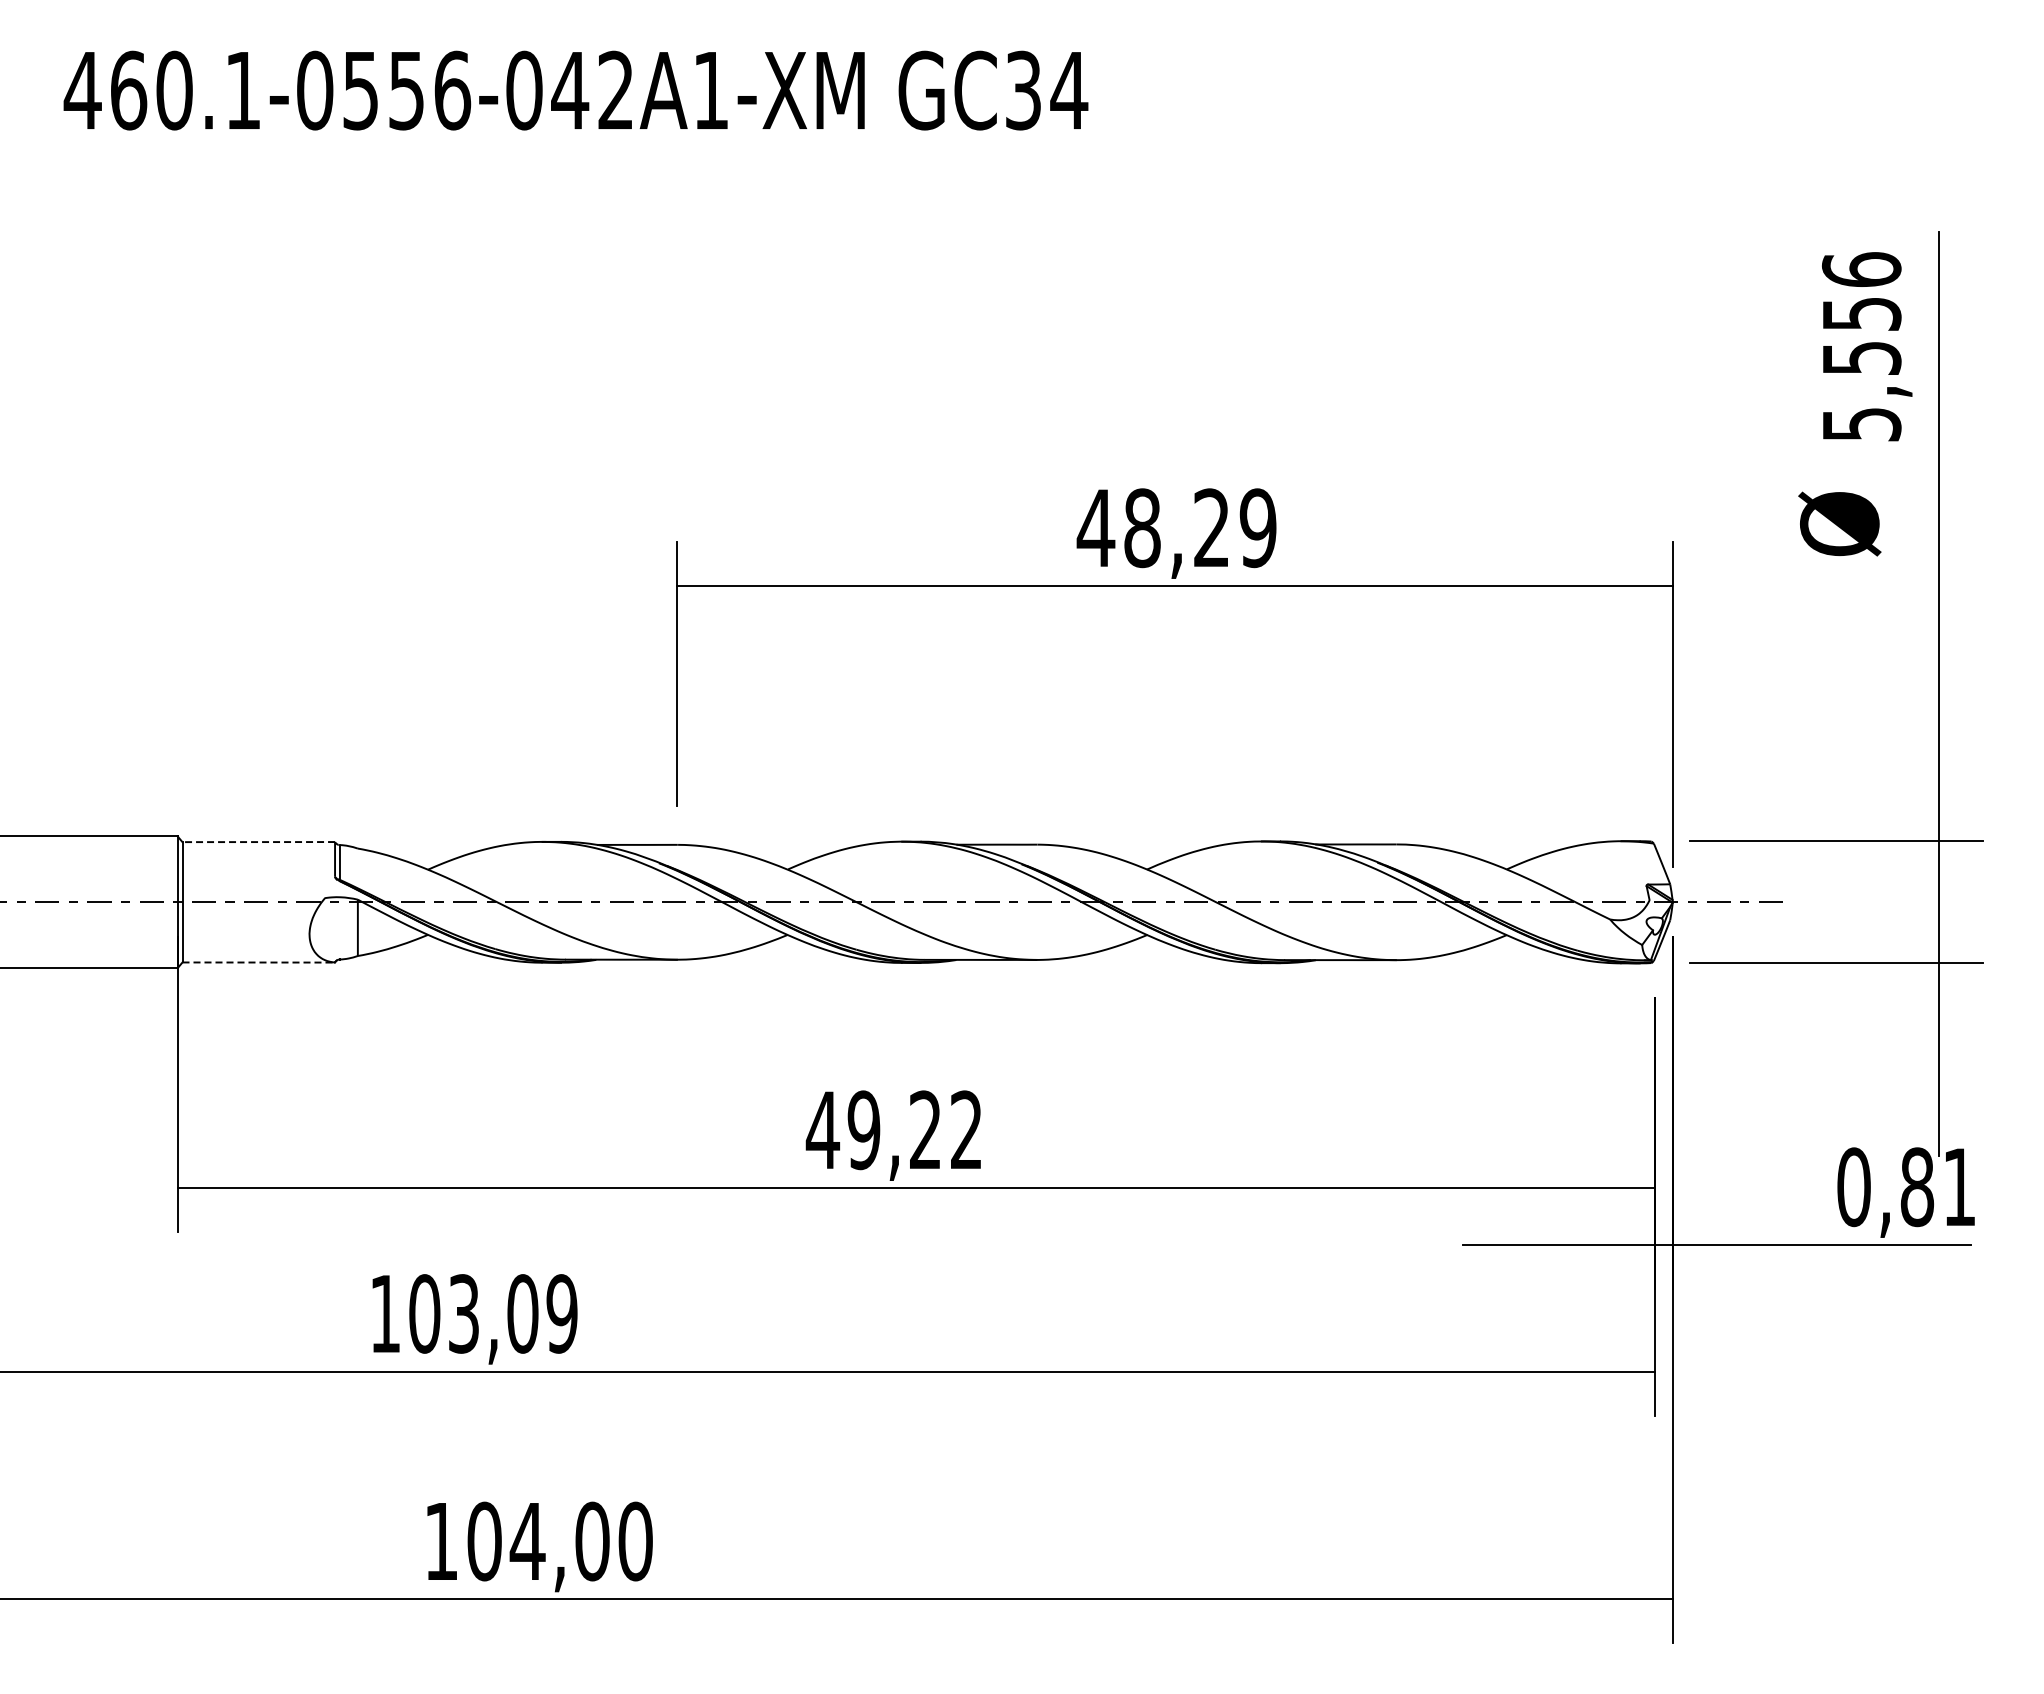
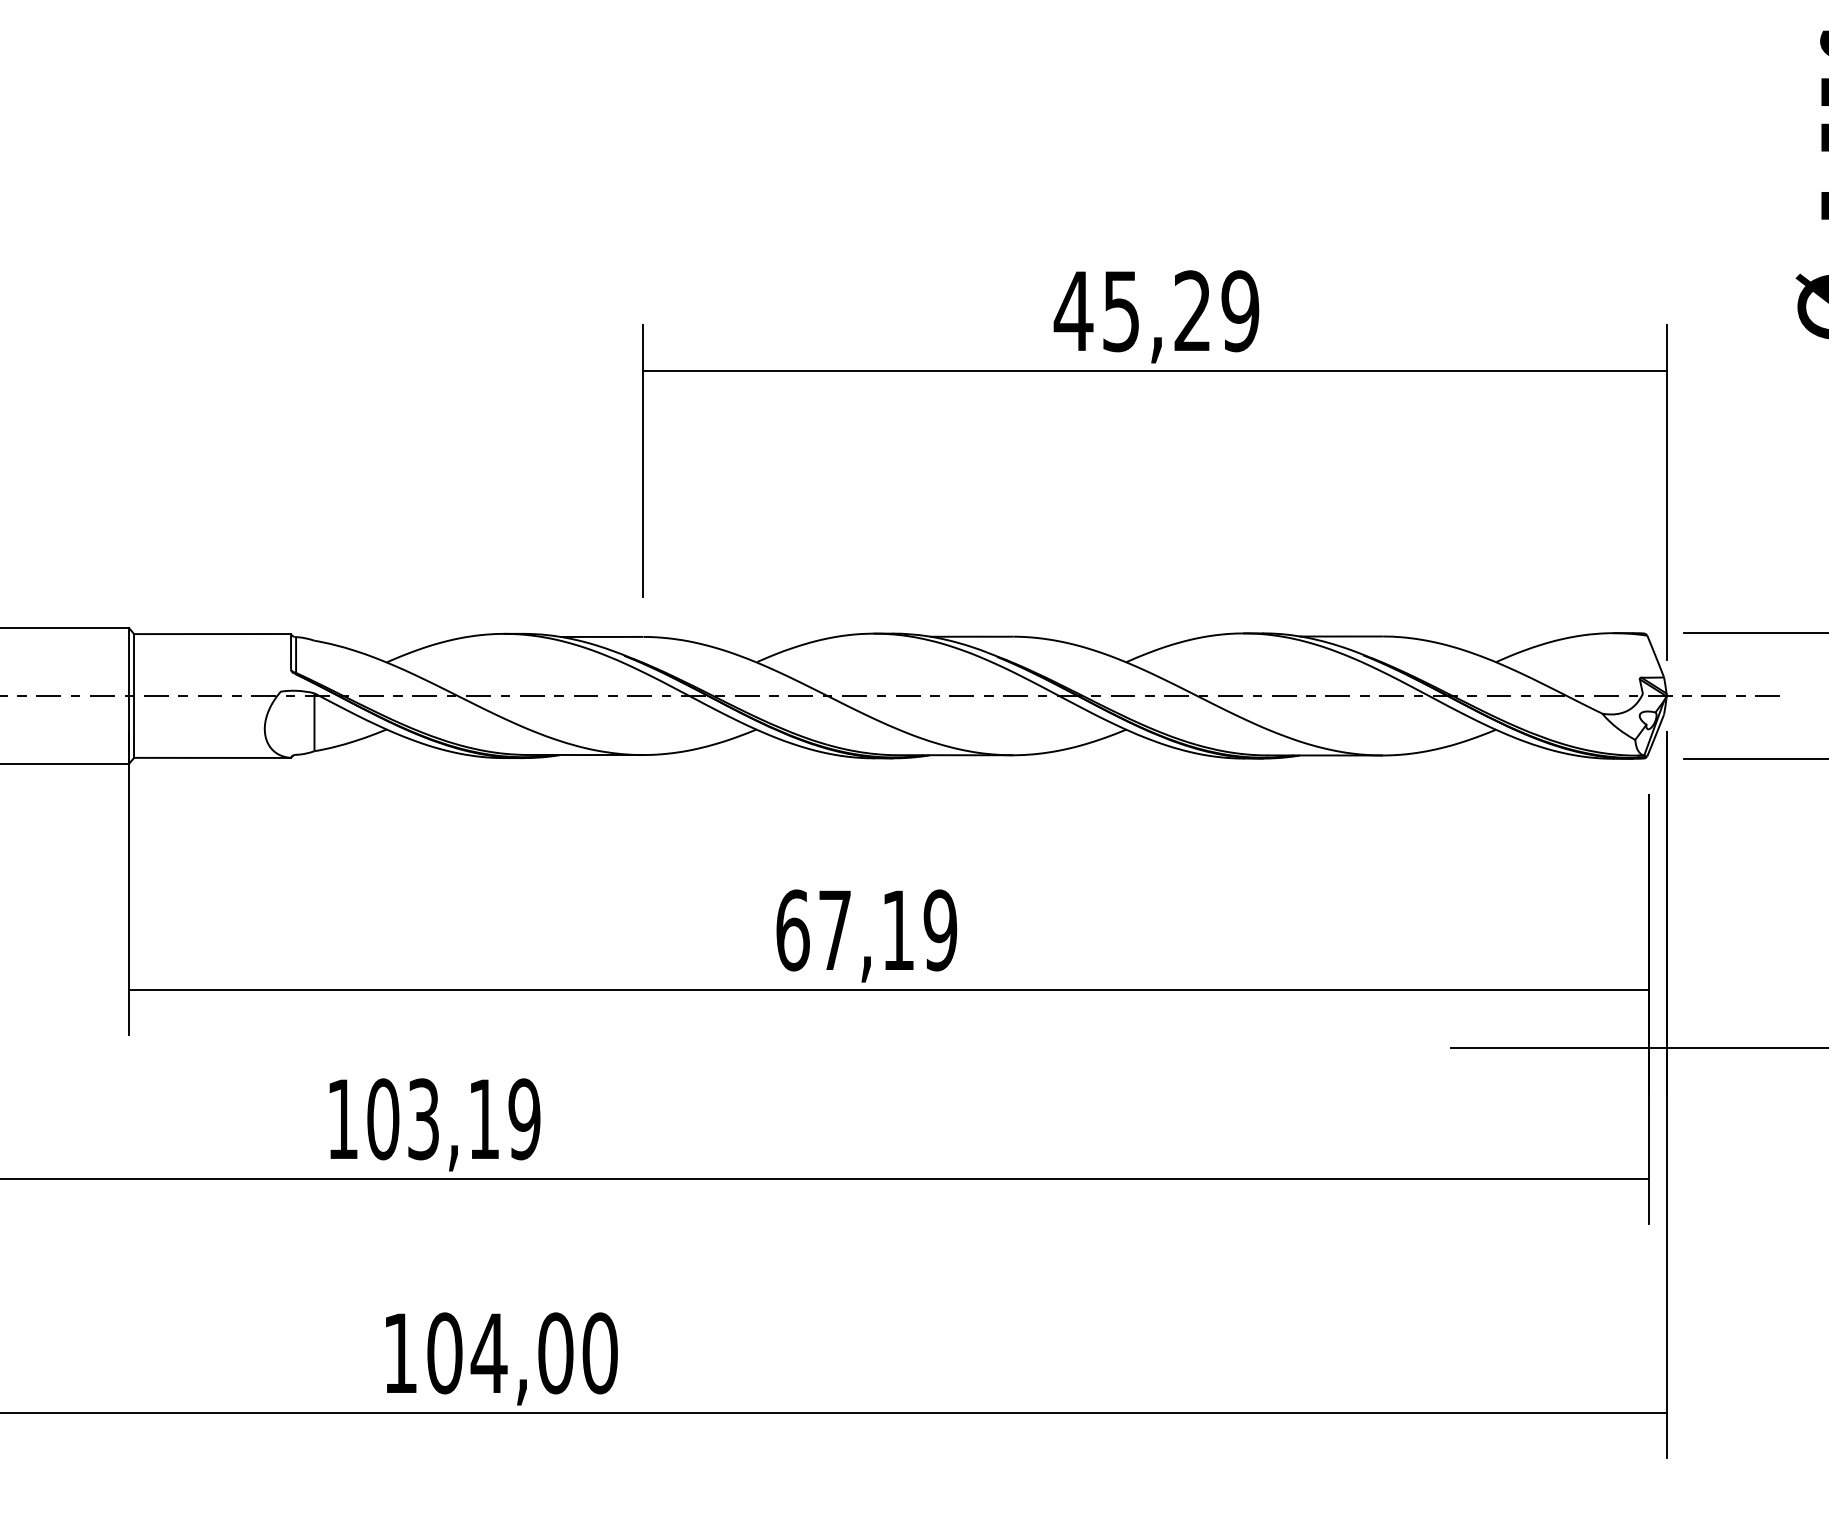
text: (1142, 528) -> (1121, 311), 48,29 -> 45,29
line: (258, 842) -> (212, 634), dashed -> solid
line: (259, 962) -> (213, 757), dashed -> solid
text: (893, 1130) -> (865, 930), 49,22 -> 67,19
text: (522, 1313) -> (483, 1118), 103,09 -> 103,19

